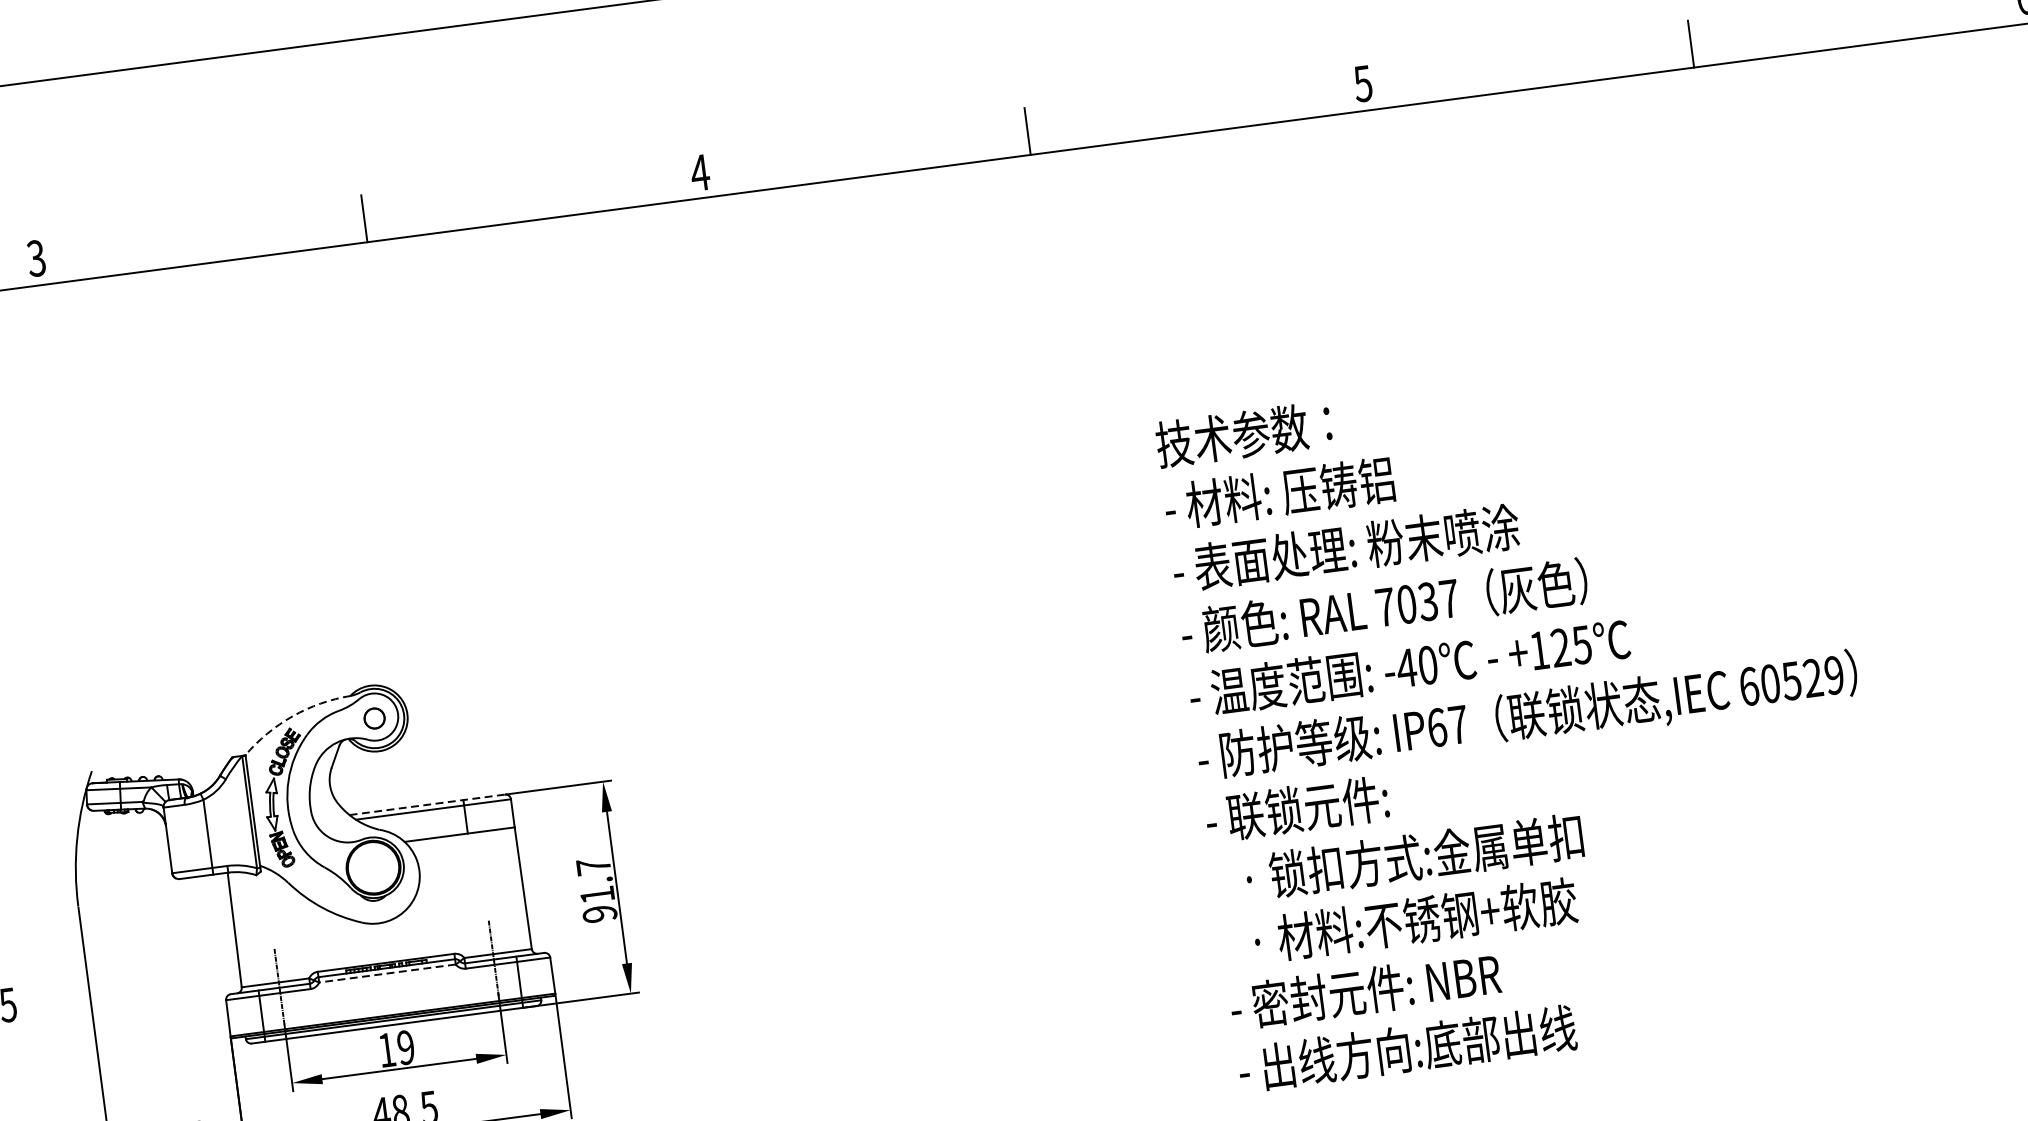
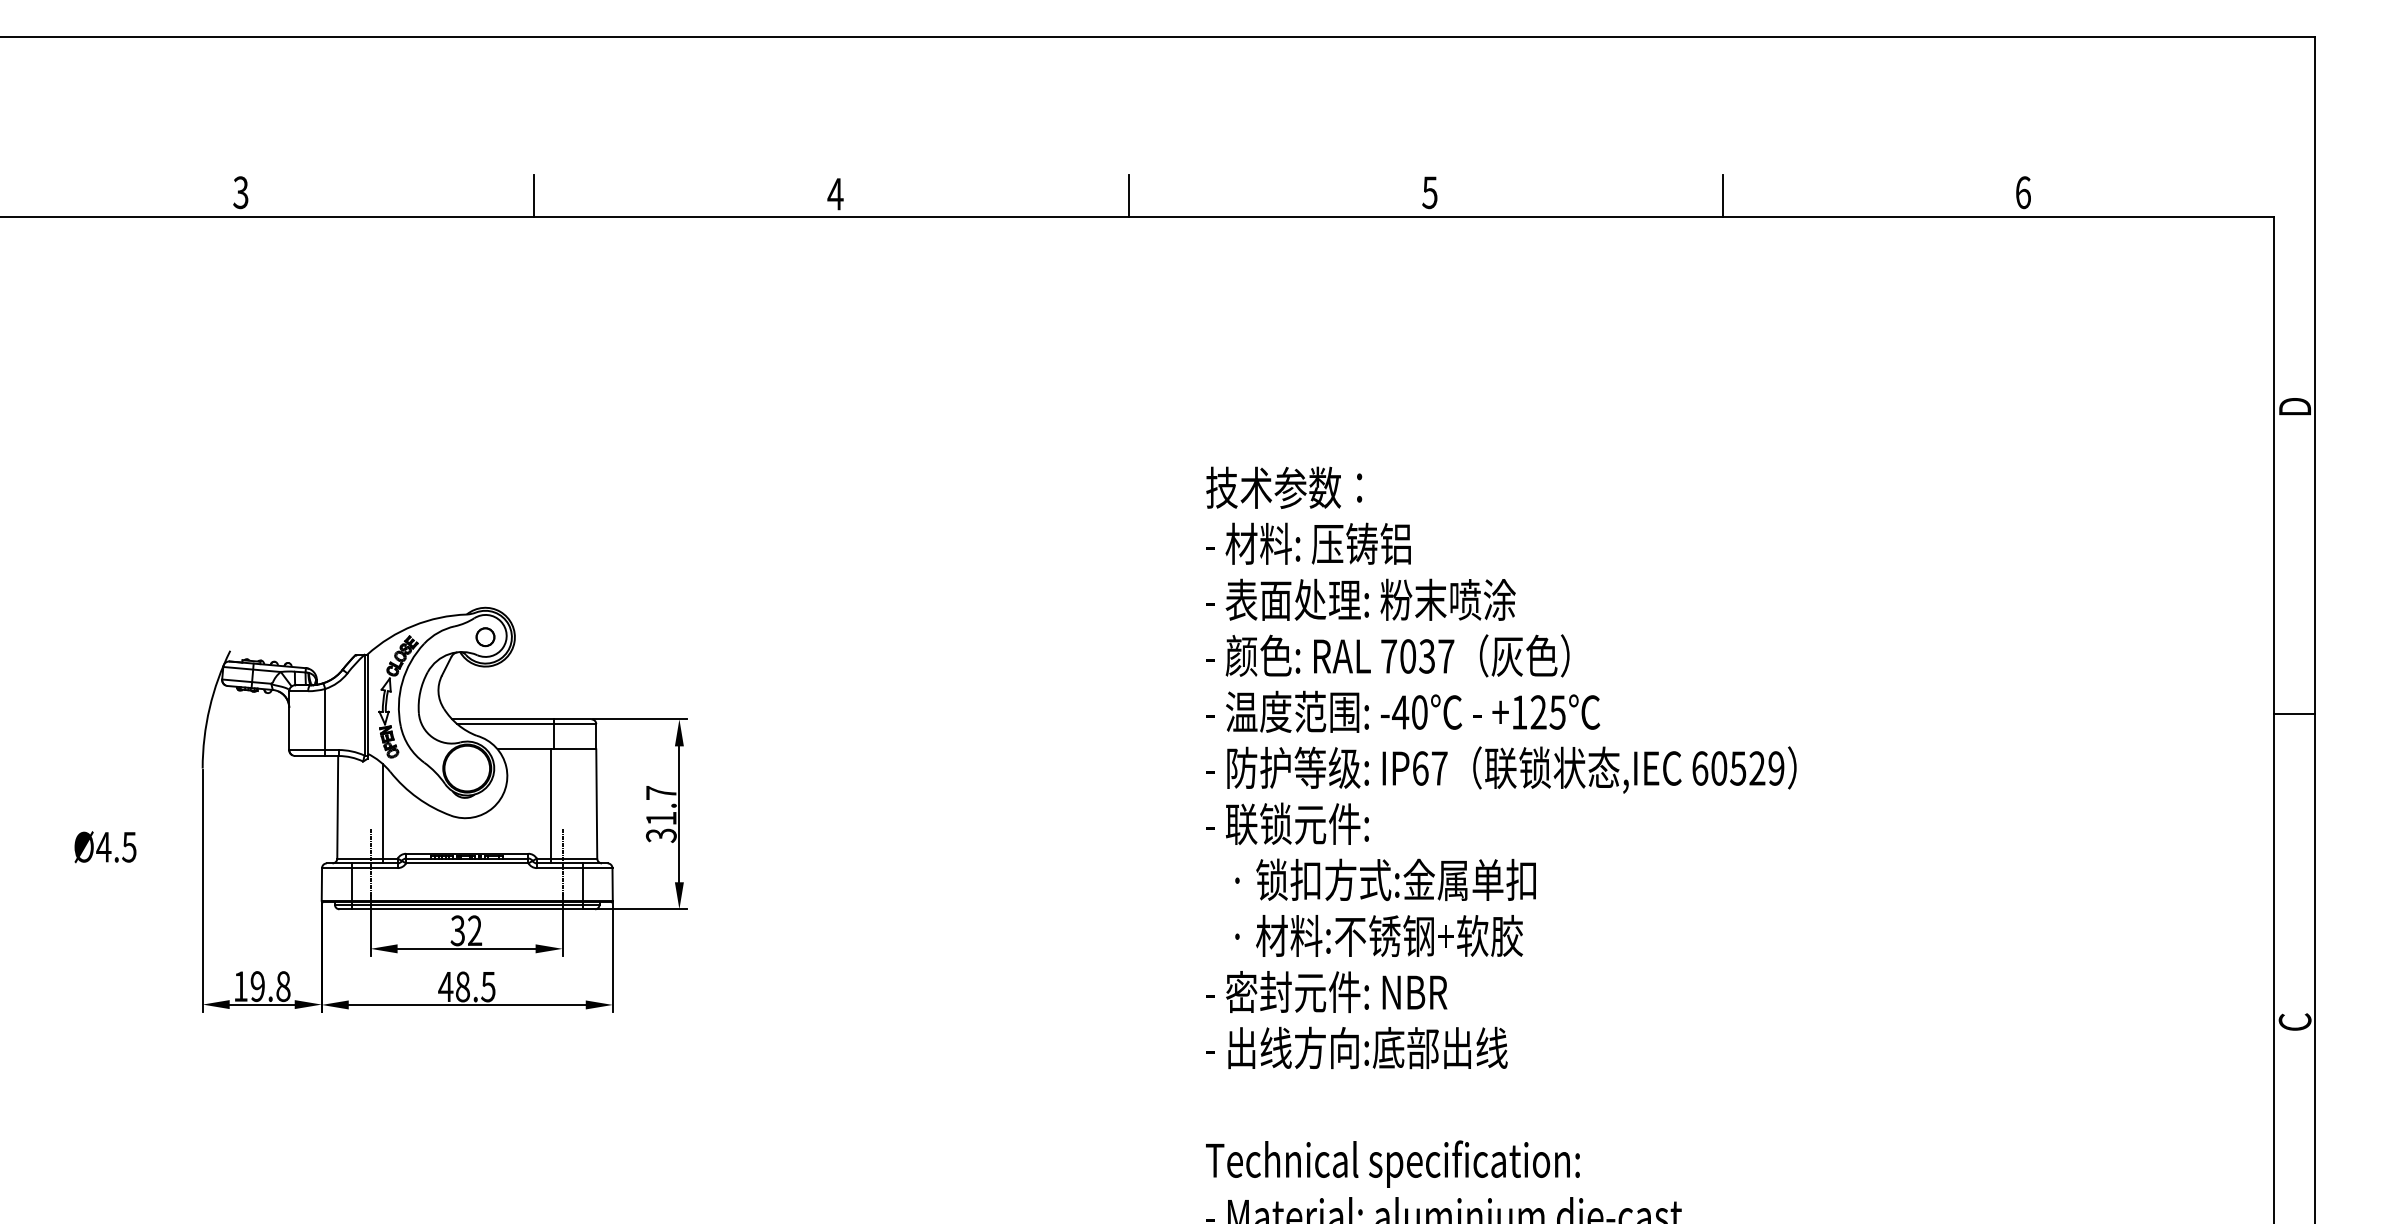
arc: (292, 716) -> (413, 625), dashed -> solid
line: (426, 805) -> (521, 719), dashed -> solid
line: (473, 897) -> (551, 806), added
text: (600, 913) -> (661, 835), 91.7 -> 31.7
line: (286, 930) -> (383, 813), added
line: (386, 973) -> (466, 863), dashed -> solid
text: (396, 1048) -> (466, 930), 19 -> 32

